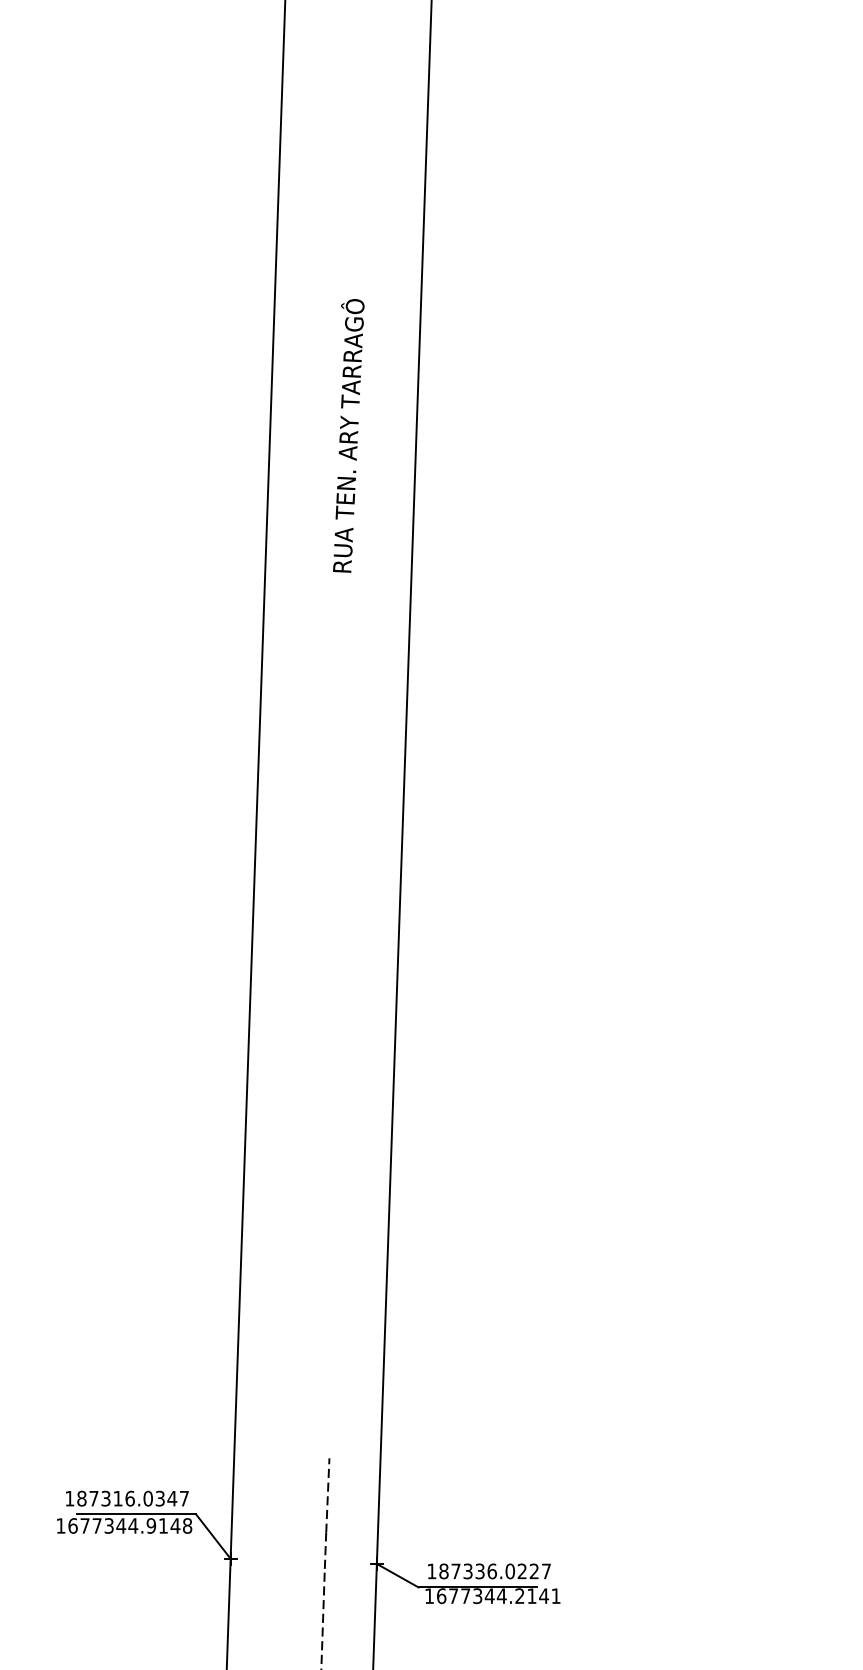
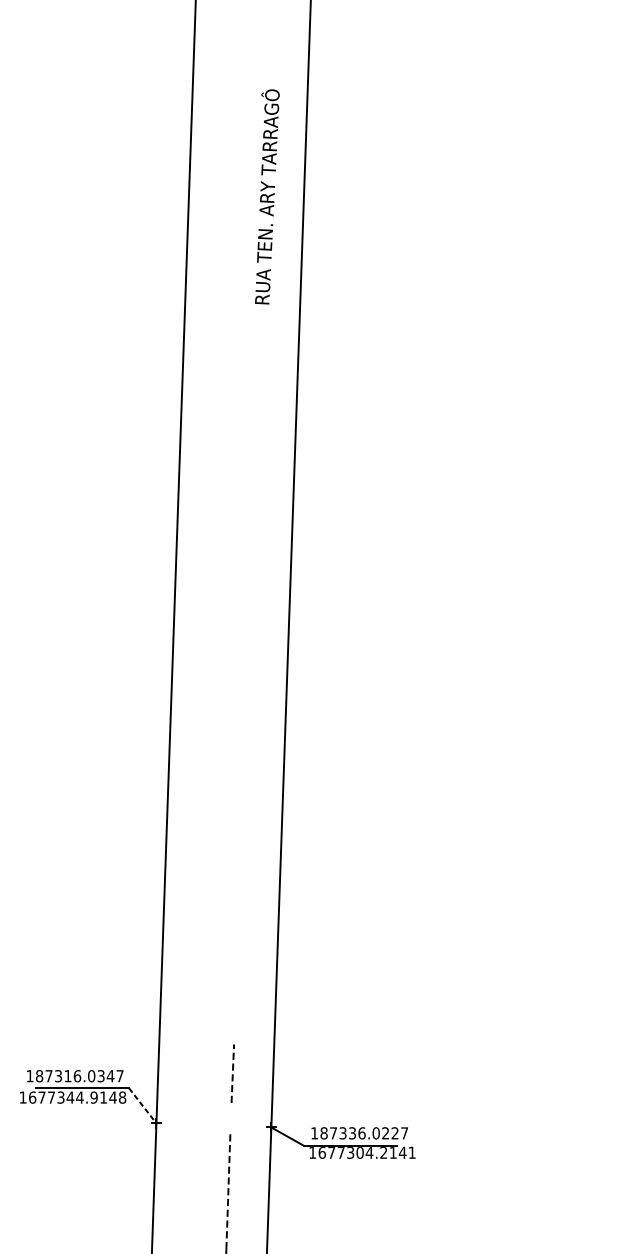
text: (348, 435) -> (267, 196), moved
line: (213, 1536) -> (142, 1105), solid -> dashed
line: (325, 1550) -> (230, 1116), removed
text: (489, 1596) -> (359, 1153), 1677344.2141 -> 1677304.2141

